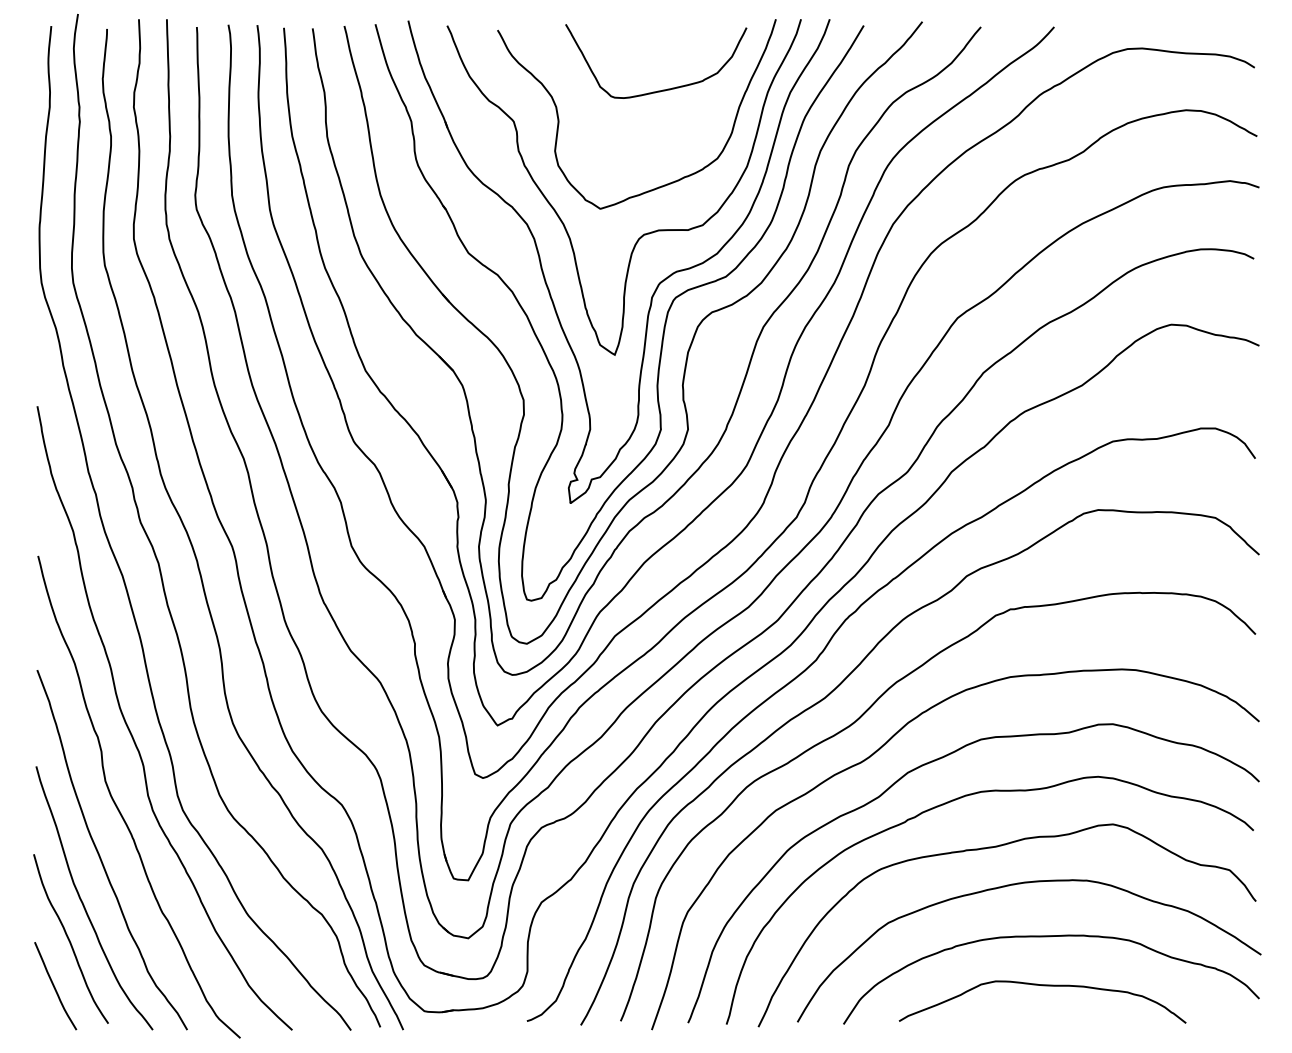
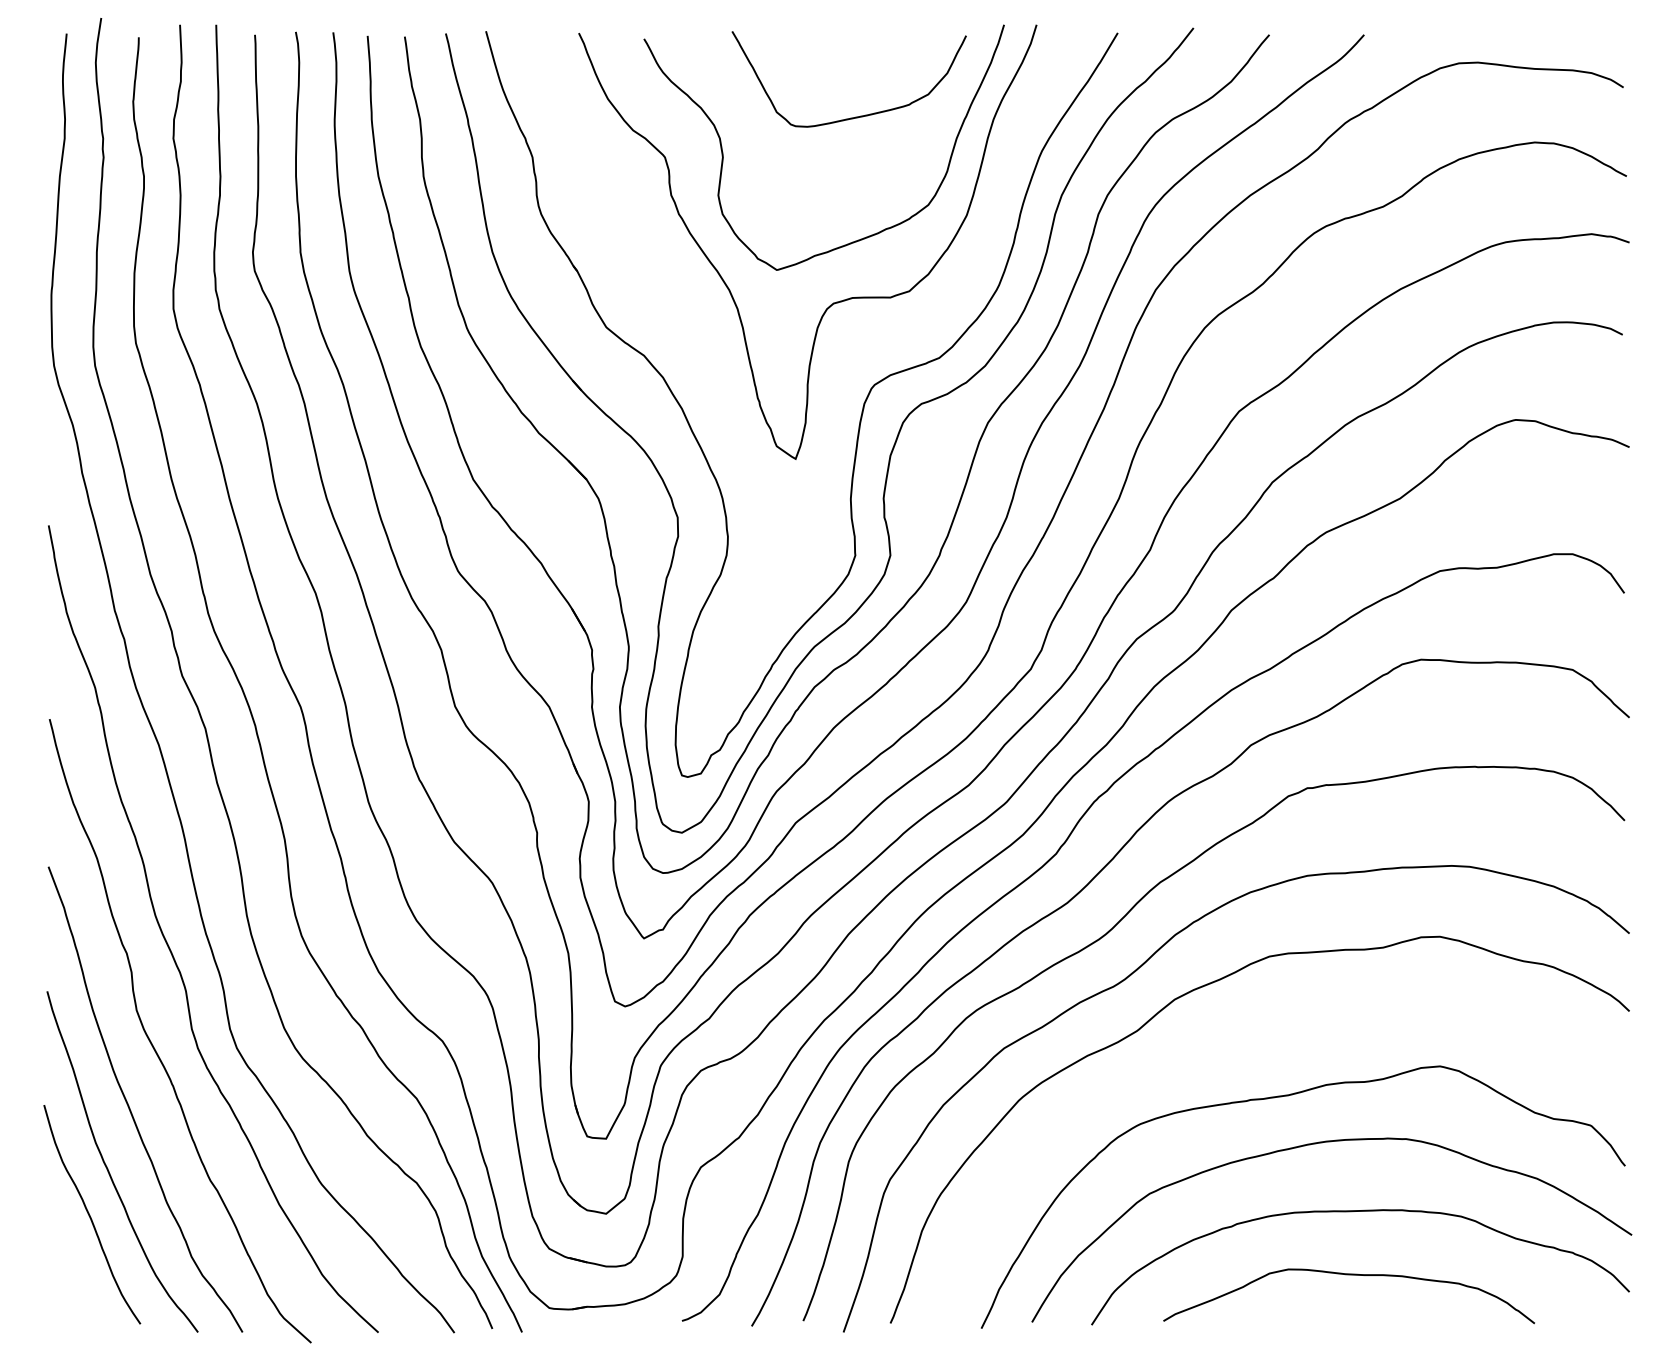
part: (657, 285) -> (850, 369), removed
curve: (955, 800) -> (1236, 1035), removed
curve: (54, 986) -> (70, 1275), removed

